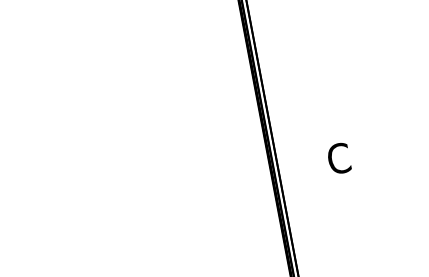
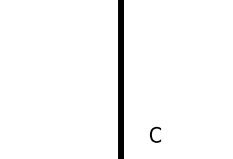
text: (338, 158) -> (155, 134), moved

